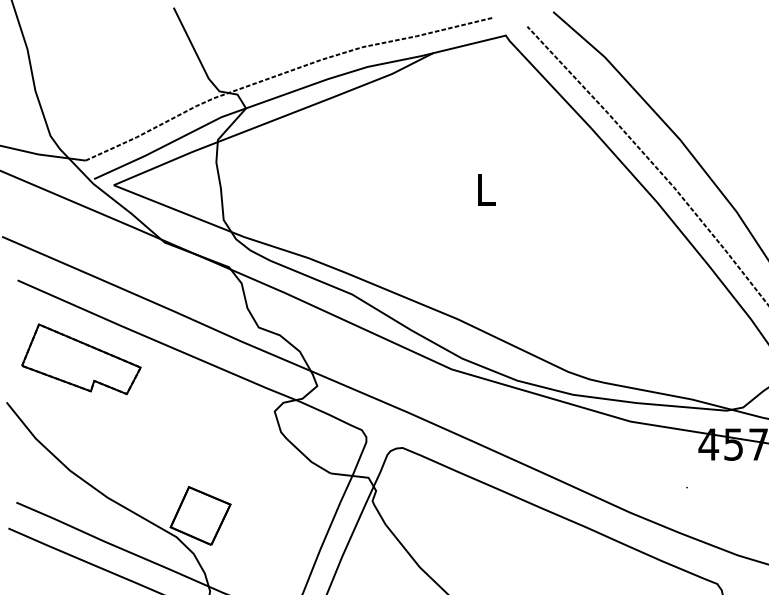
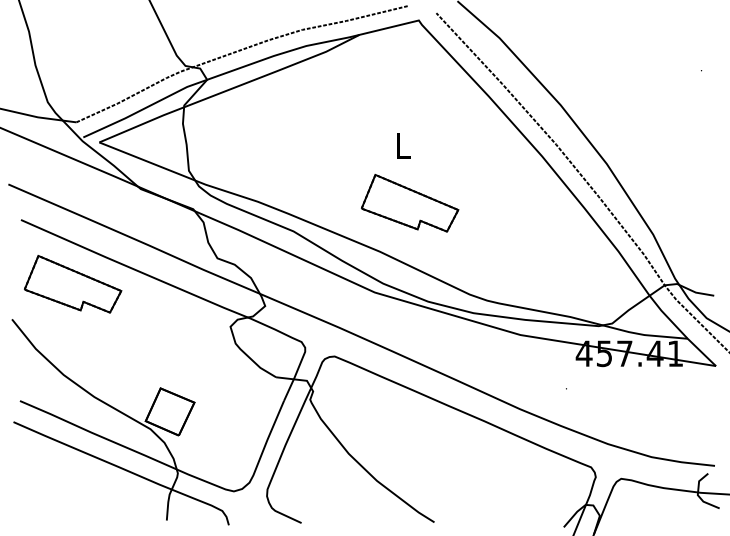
part: (495, 260) -> (410, 203), added

